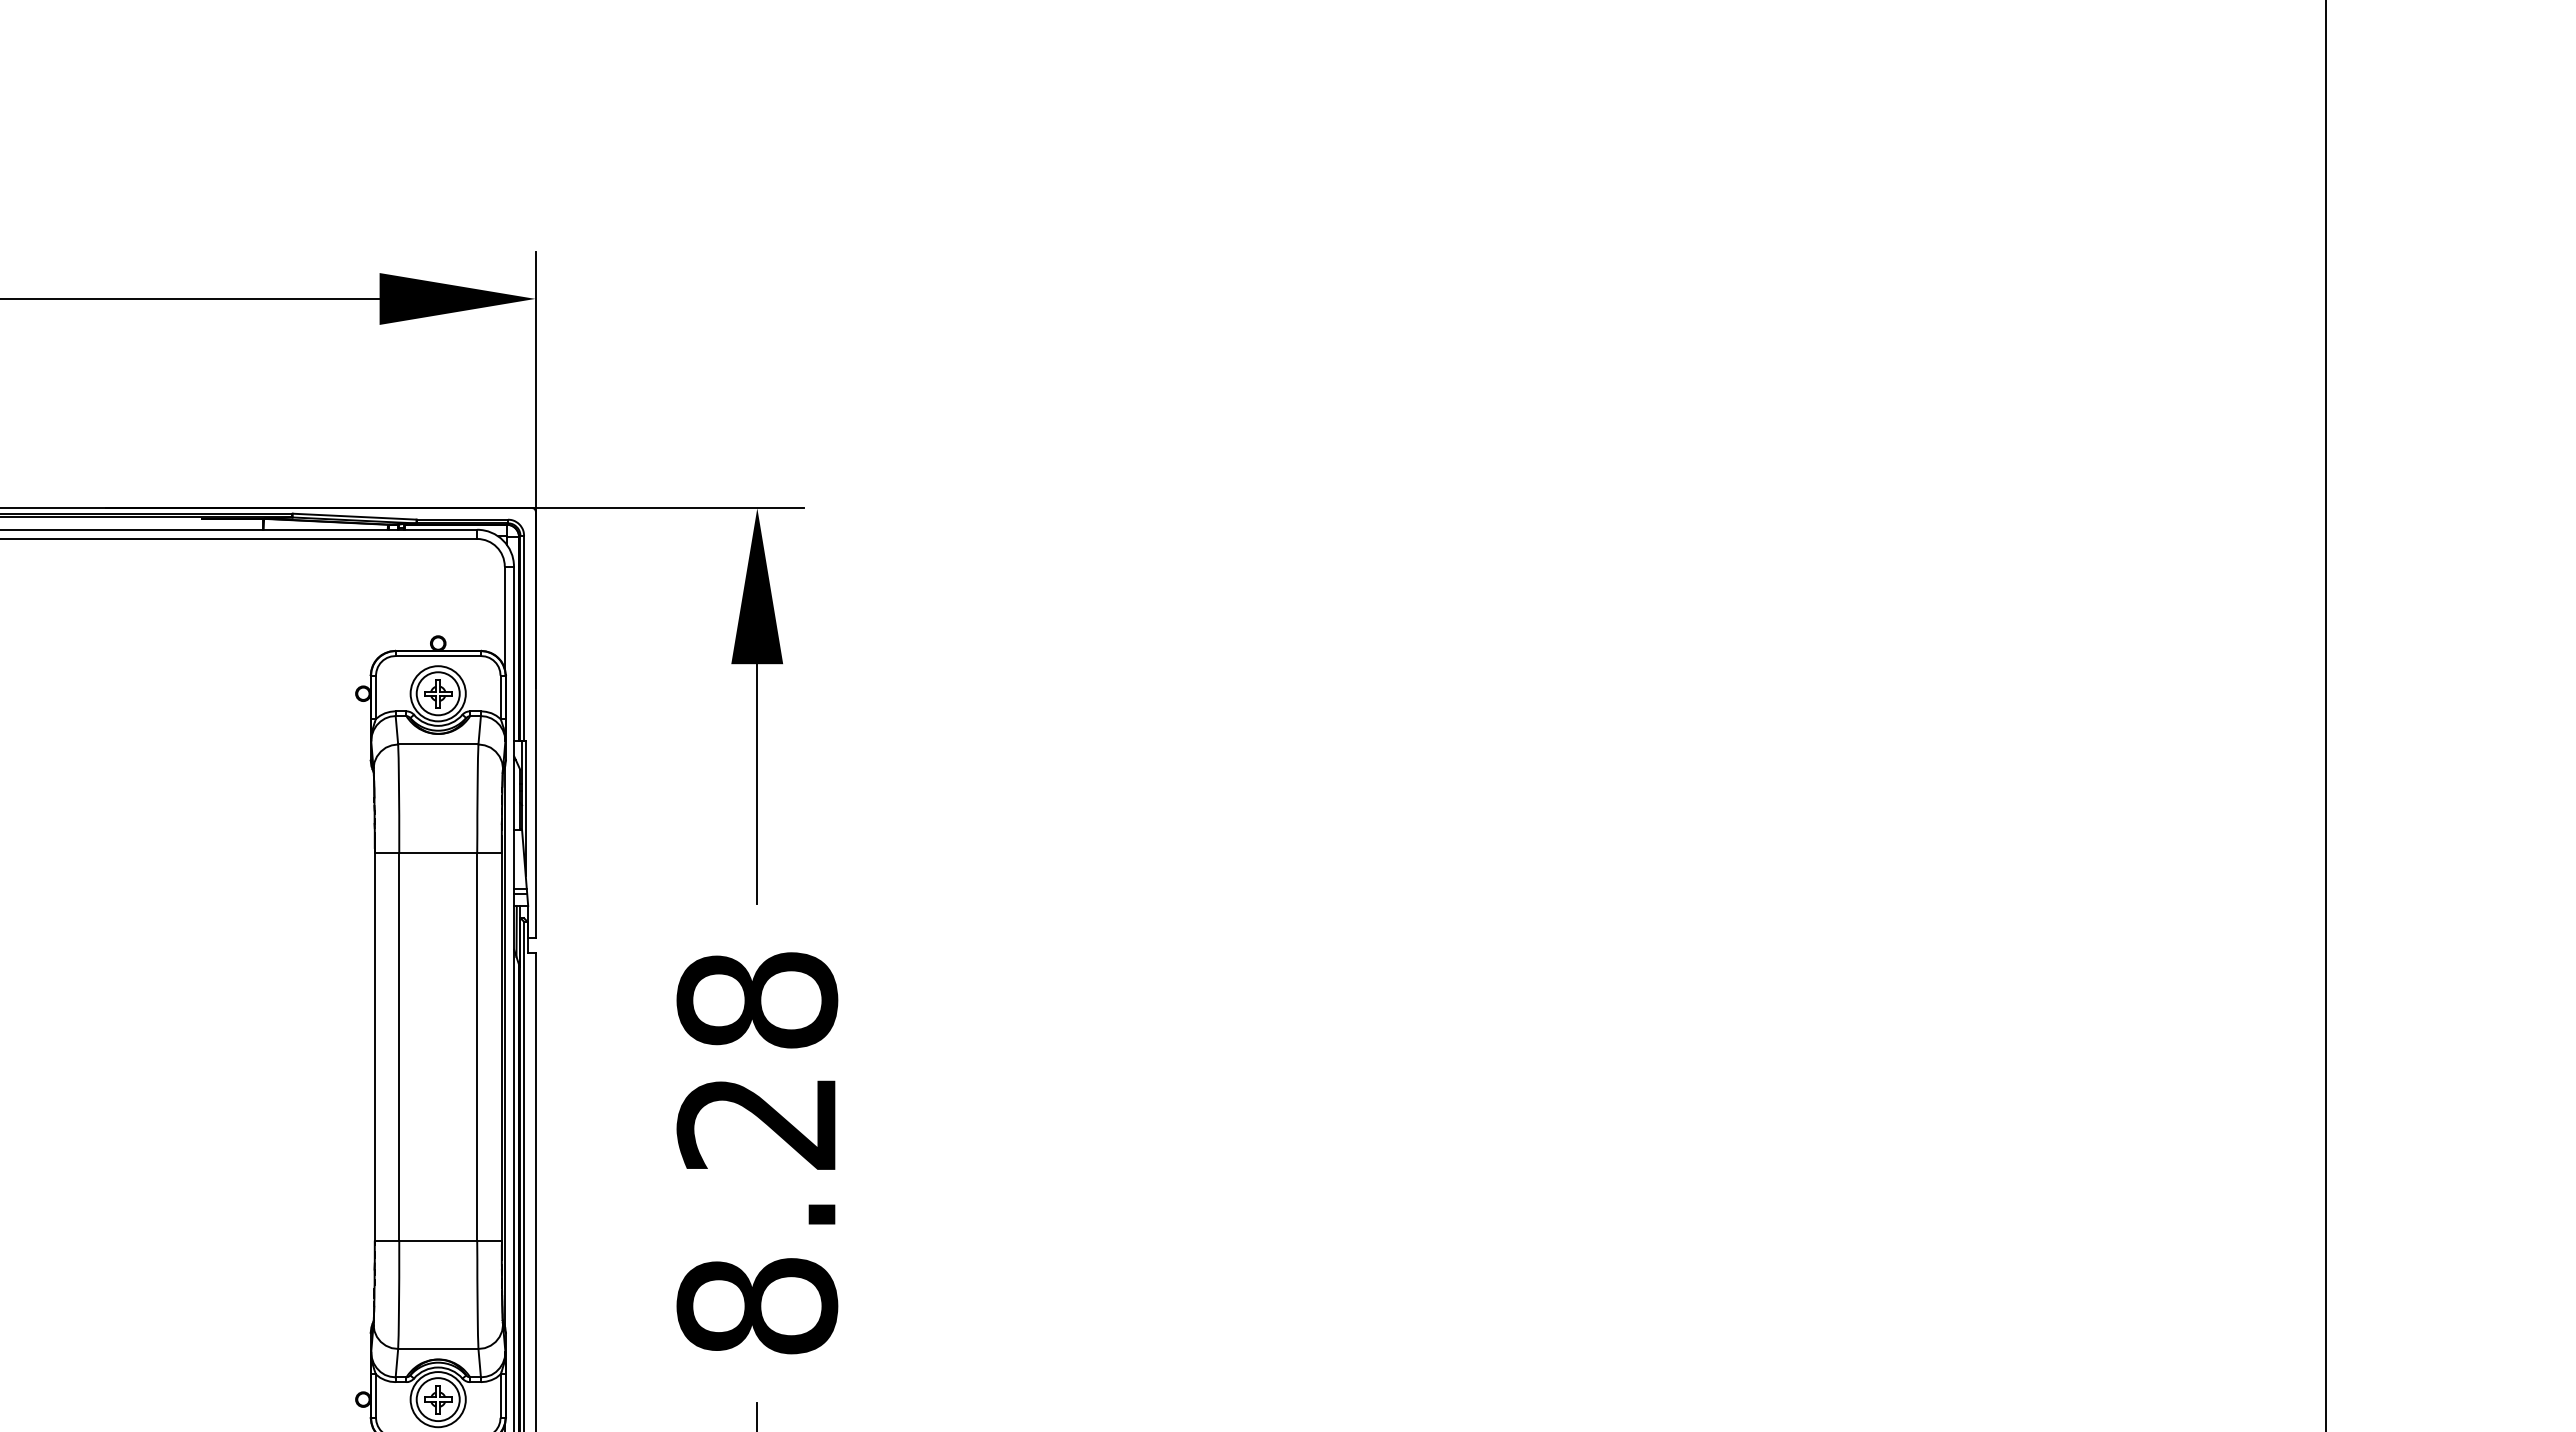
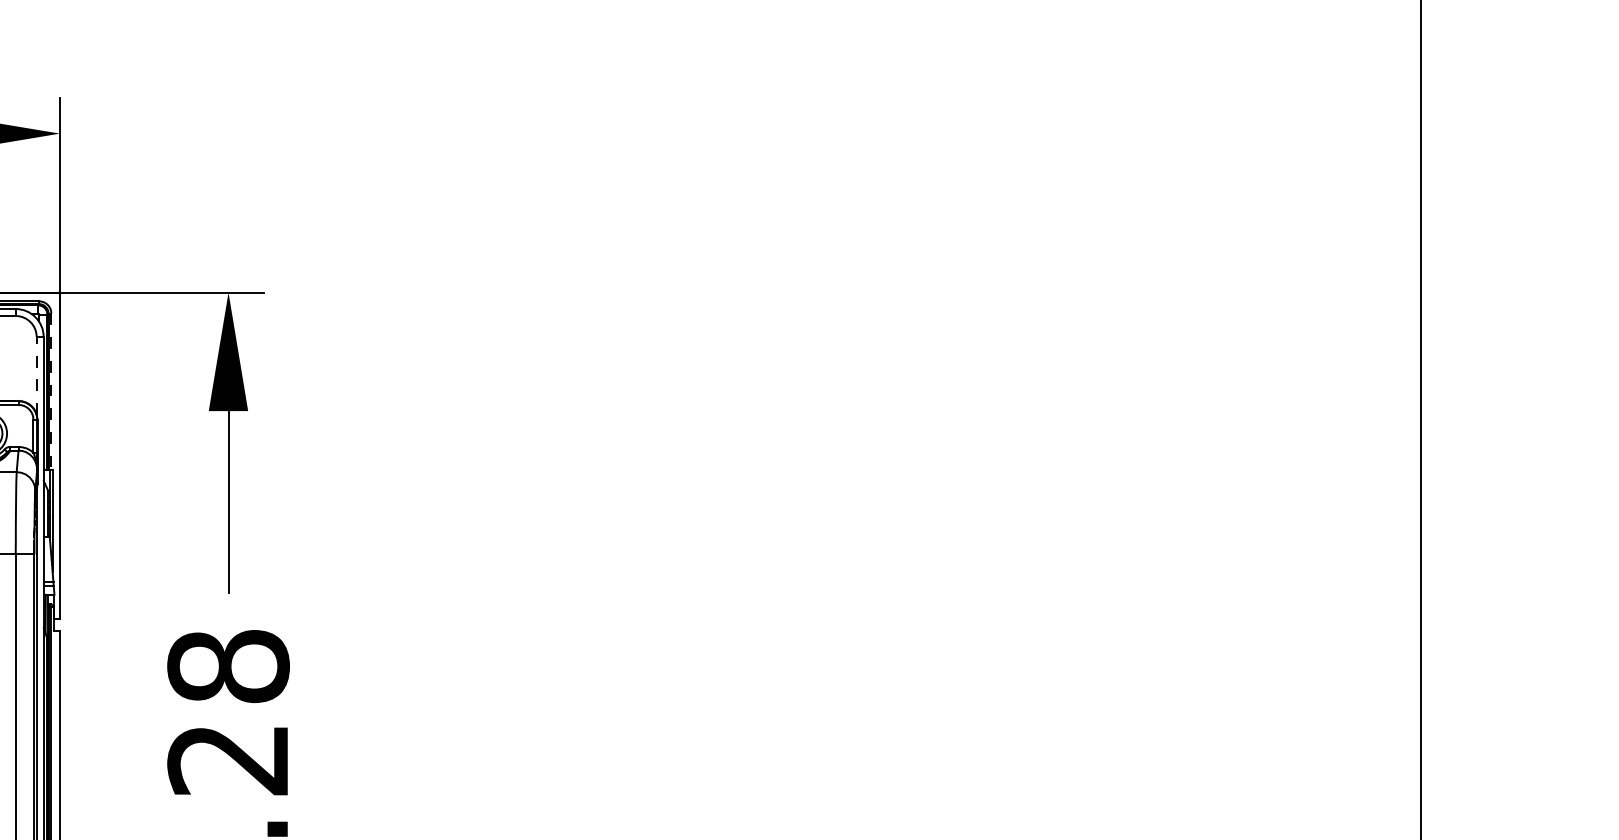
line: (504, 617) -> (36, 375), solid -> dashed
line: (524, 638) -> (51, 391), solid -> dashed

